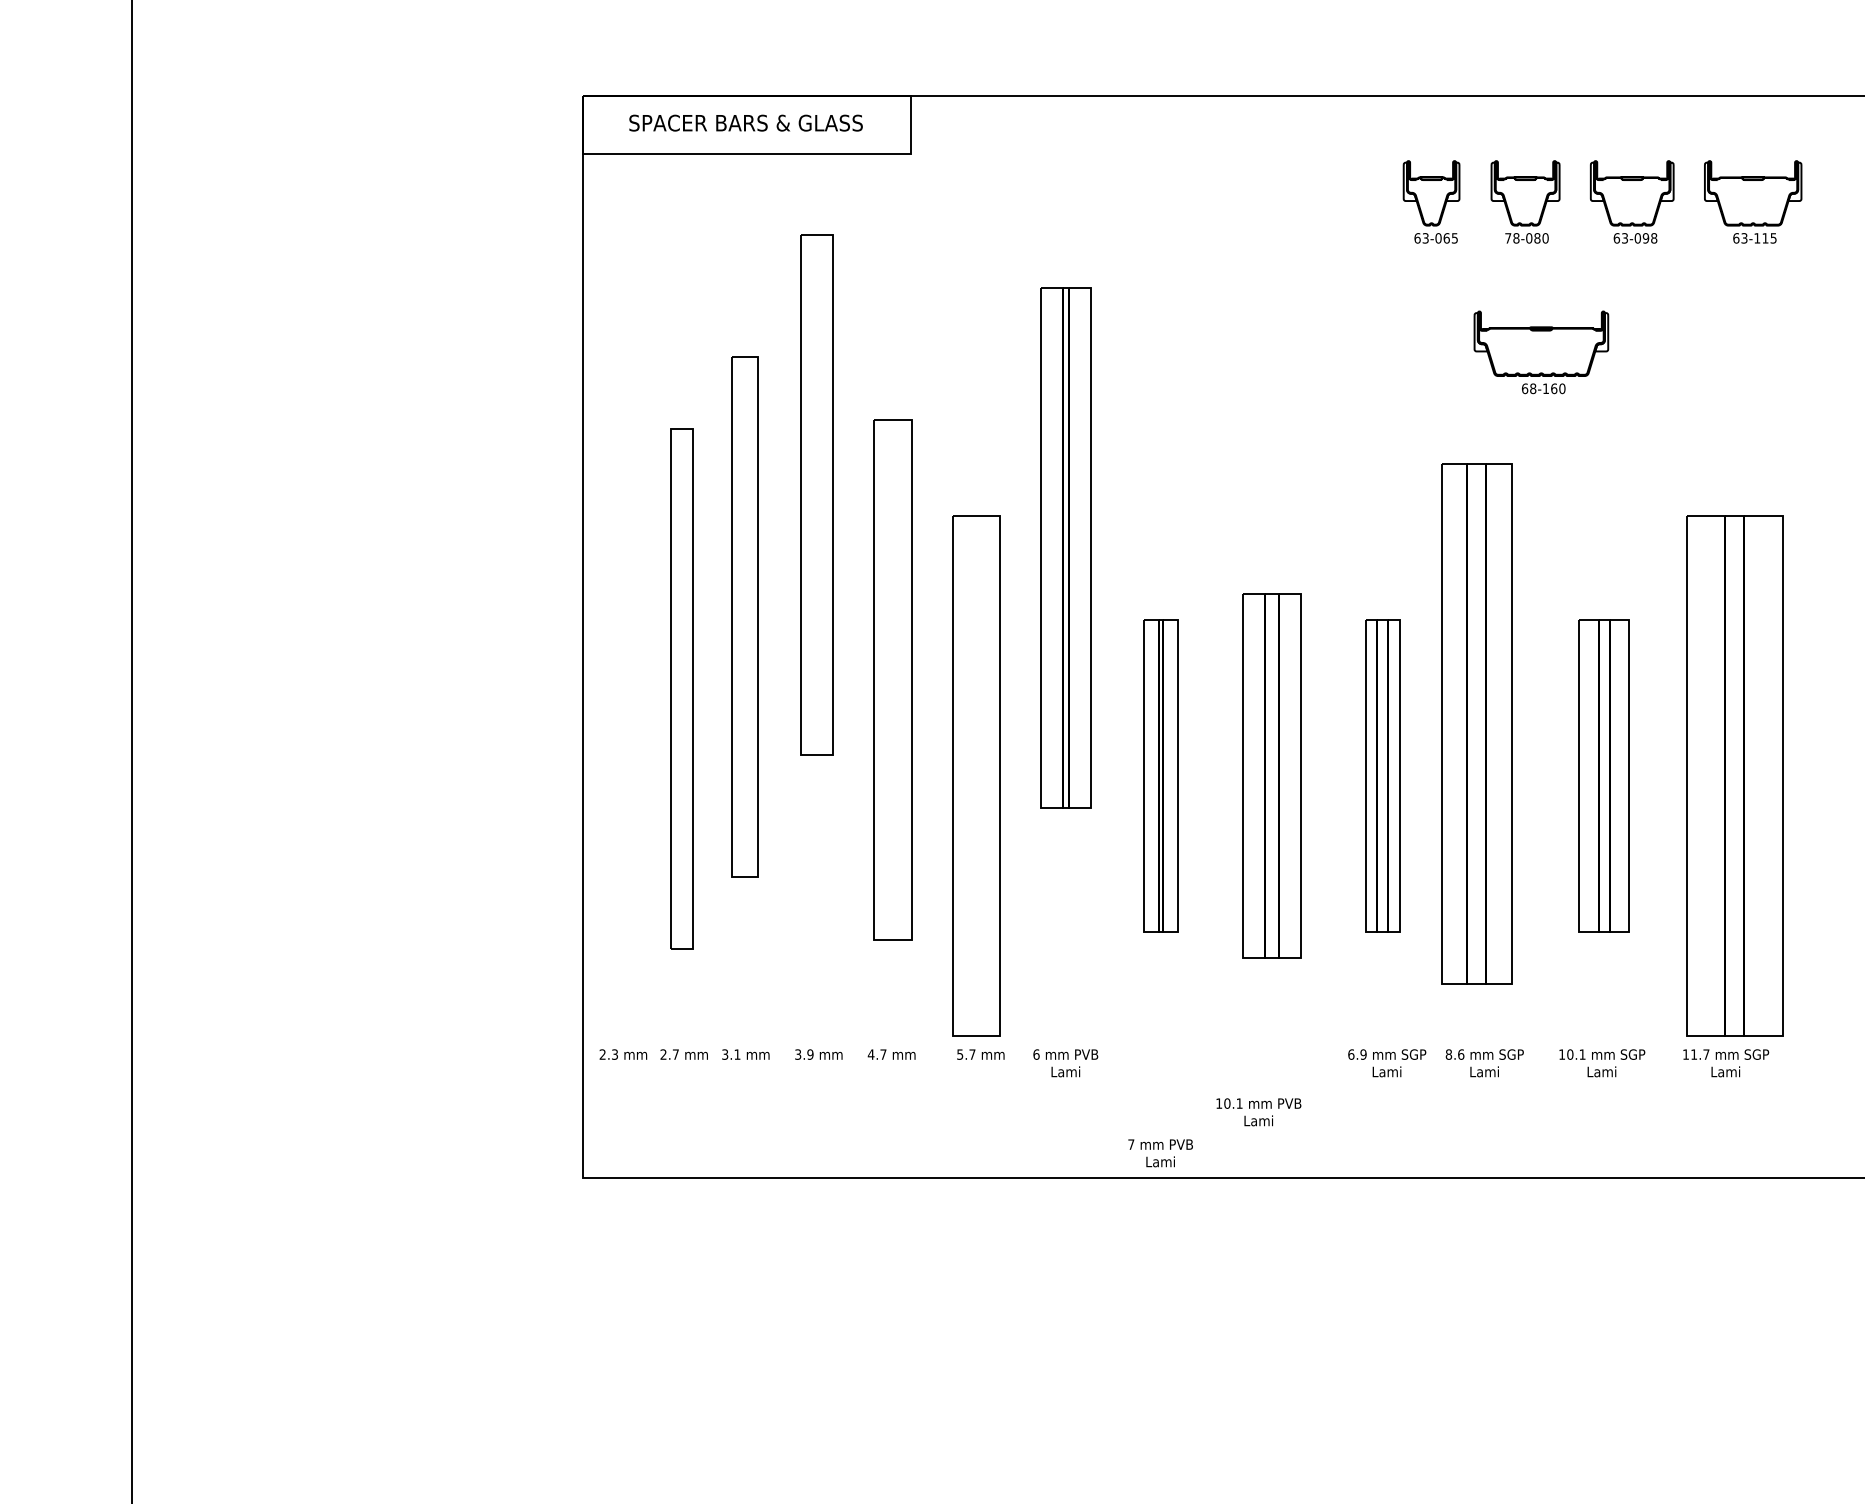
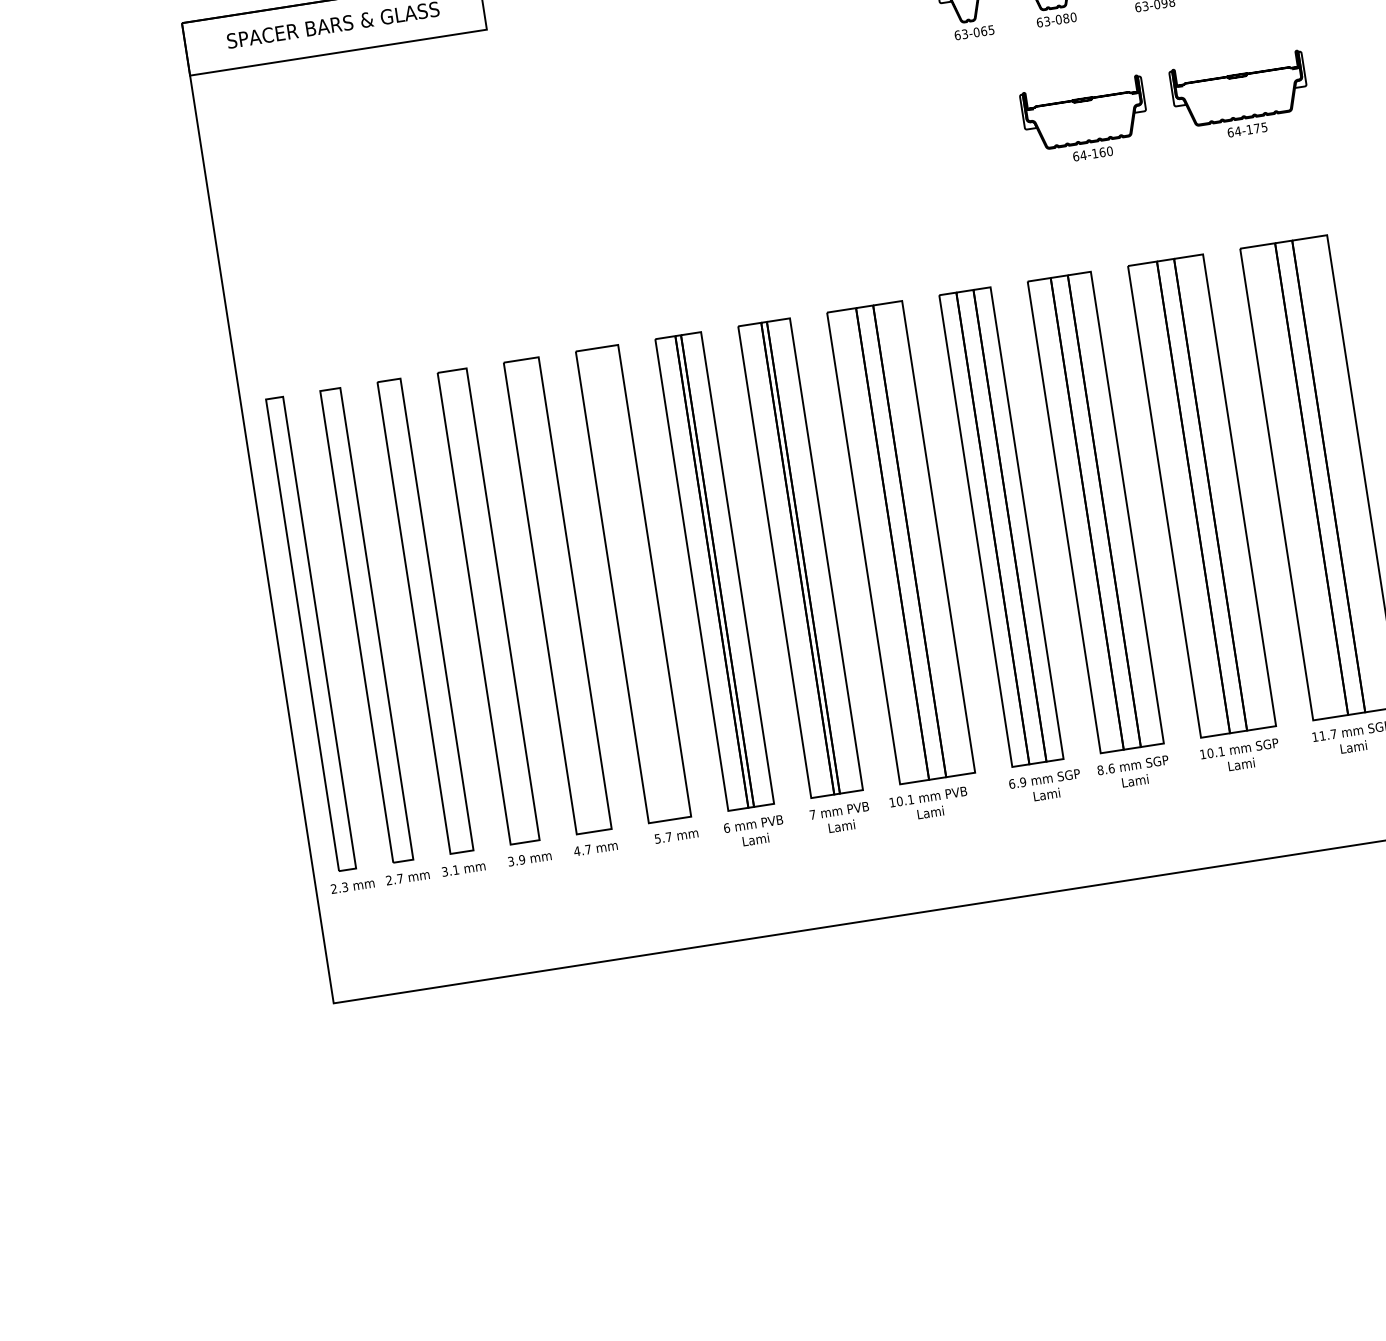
text: (1512, 238) -> (1043, 22), 78-080 -> 63-080
part: (1712, 352) -> (1240, 97), added
text: (1532, 388) -> (1082, 155), 68-160 -> 64-160
part: (816, 494) -> (488, 606), moved
part: (1065, 547) -> (714, 571), moved
part: (744, 616) -> (425, 615), moved
part: (892, 679) -> (557, 595), moved
part: (681, 688) -> (366, 625), moved
part: (1476, 723) -> (1095, 512), moved
part: (620, 775) -> (310, 633), added
part: (1160, 775) -> (800, 557), size x1.67
part: (1271, 775) -> (900, 542), size x1.43
part: (1382, 775) -> (1001, 526), size x1.67
part: (1604, 775) -> (1202, 495), size x1.67
text: (1258, 1112) -> (929, 805), moved
text: (1160, 1153) -> (840, 818), moved

